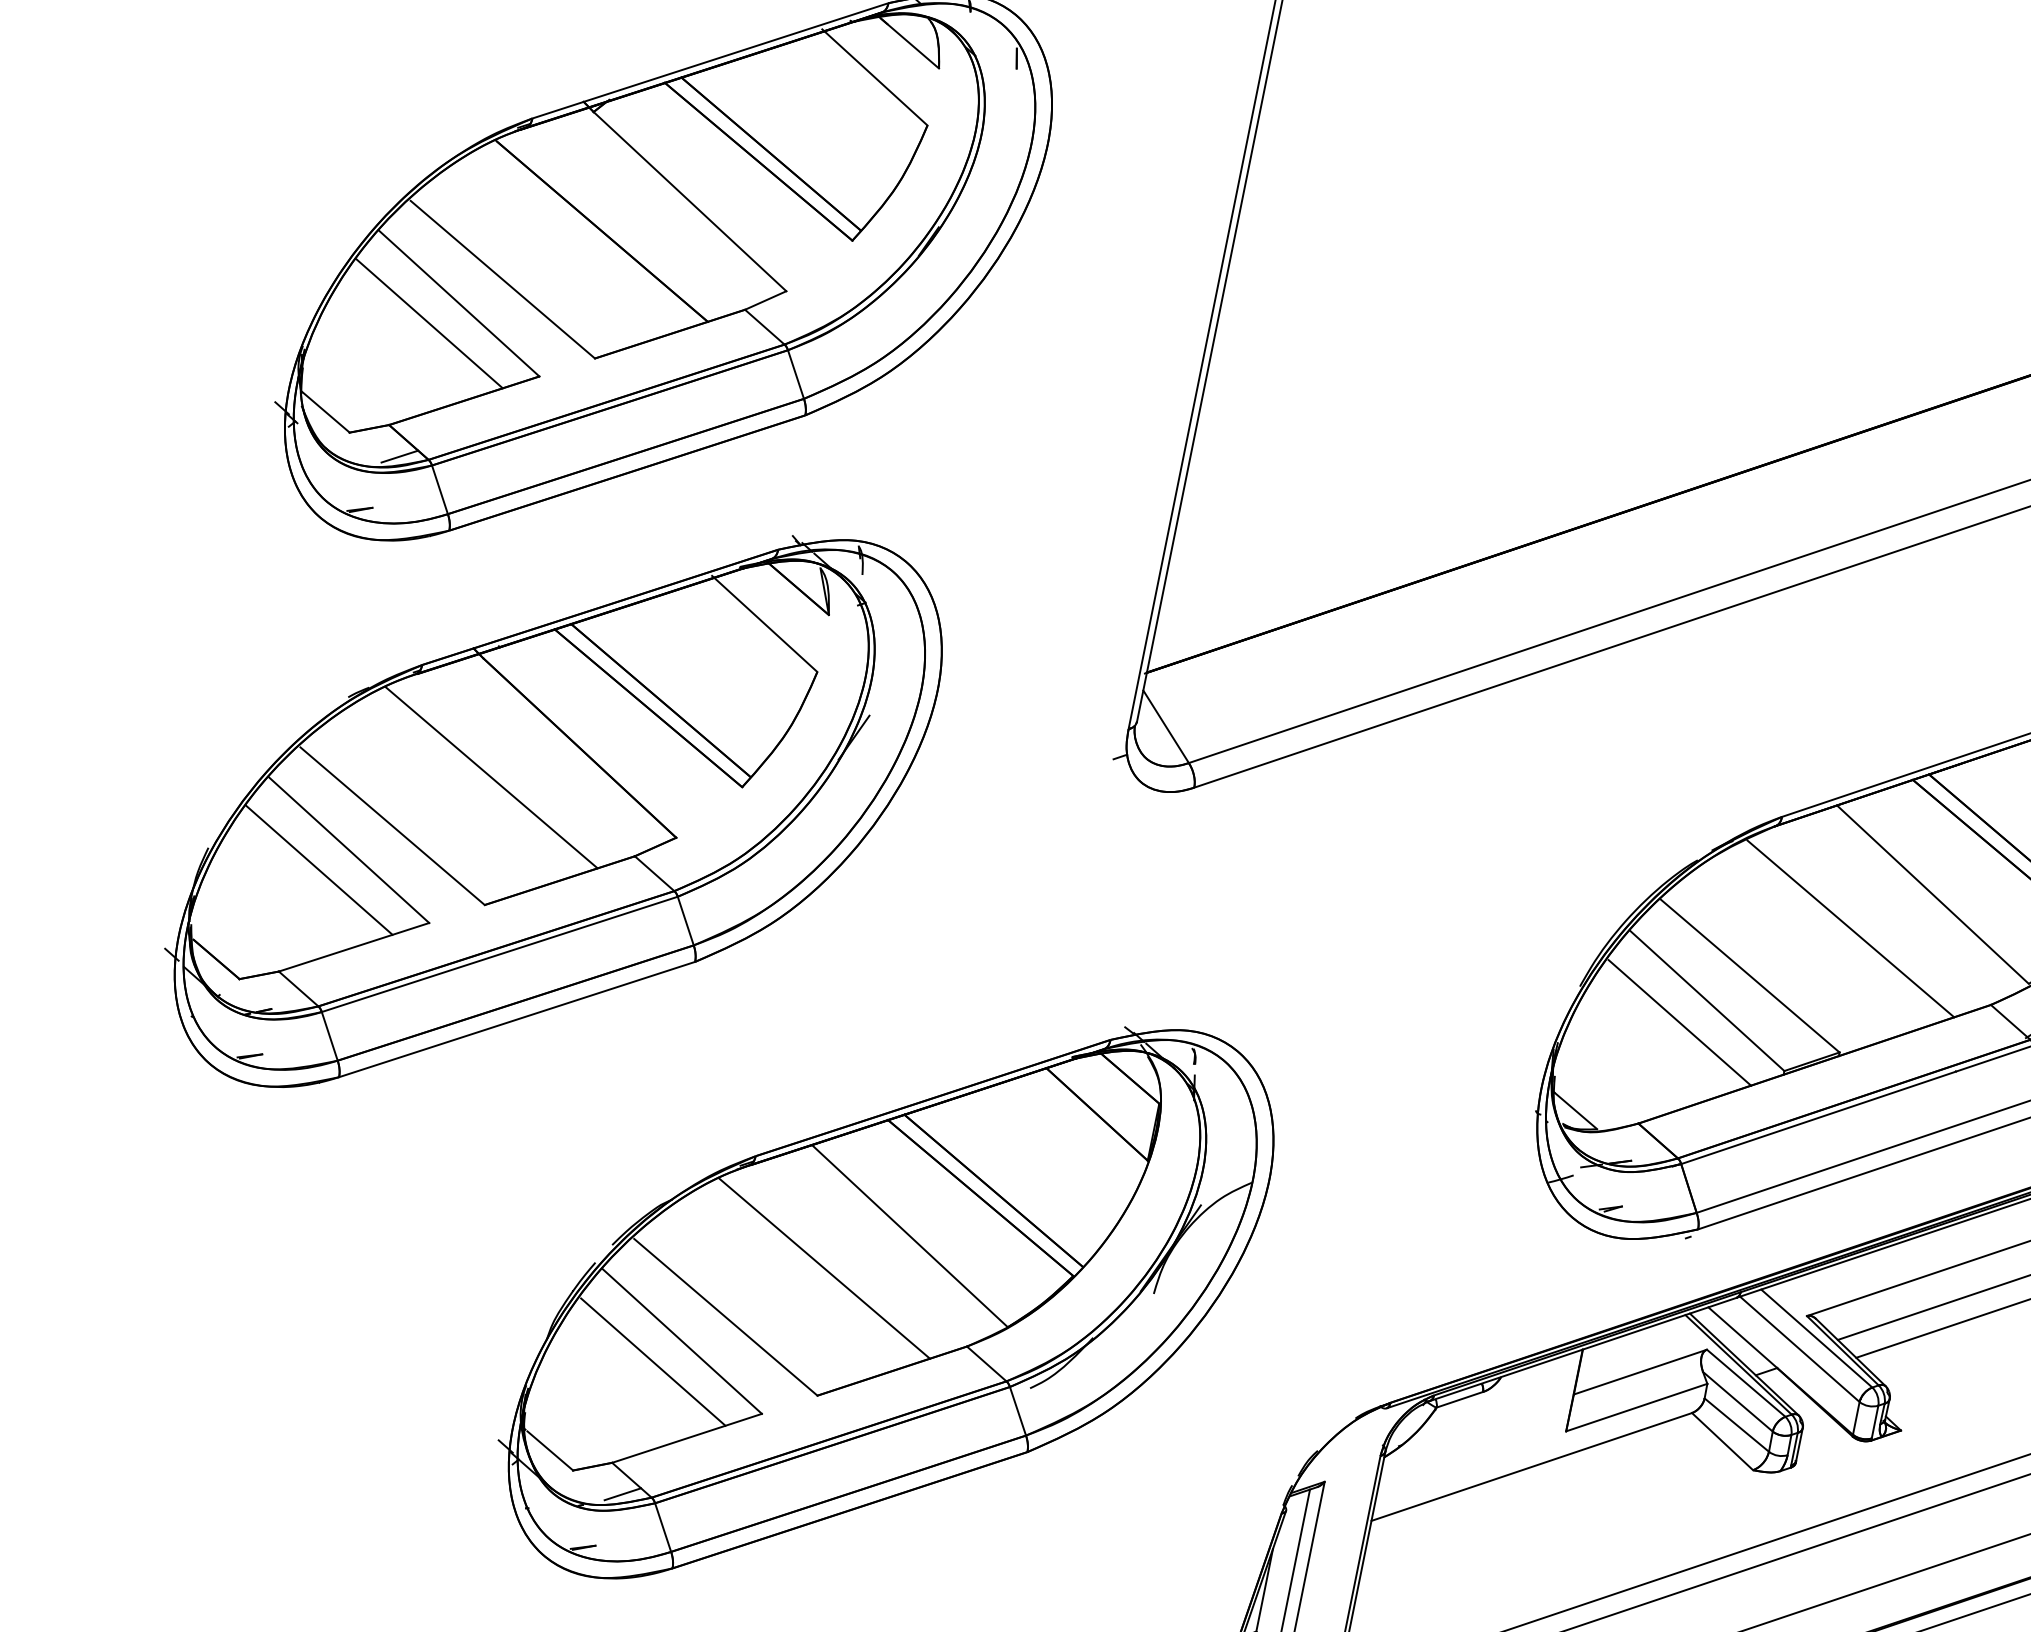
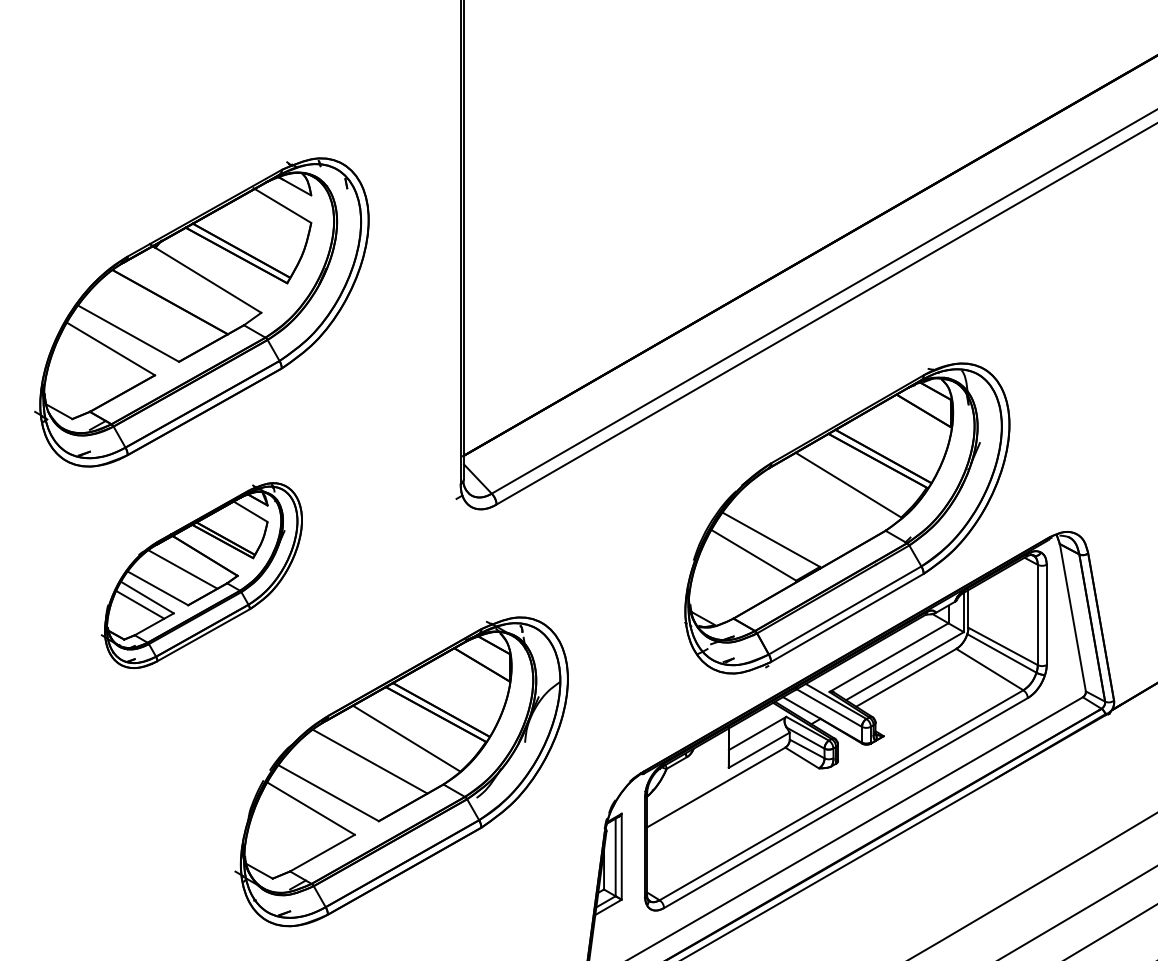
line: (429, 324) -> (99, 361), removed
part: (552, 811) -> (201, 575), size x0.6
line: (1850, 928) -> (813, 508), removed
line: (1680, 1021) -> (743, 567), removed
line: (653, 1360) -> (299, 820), removed

